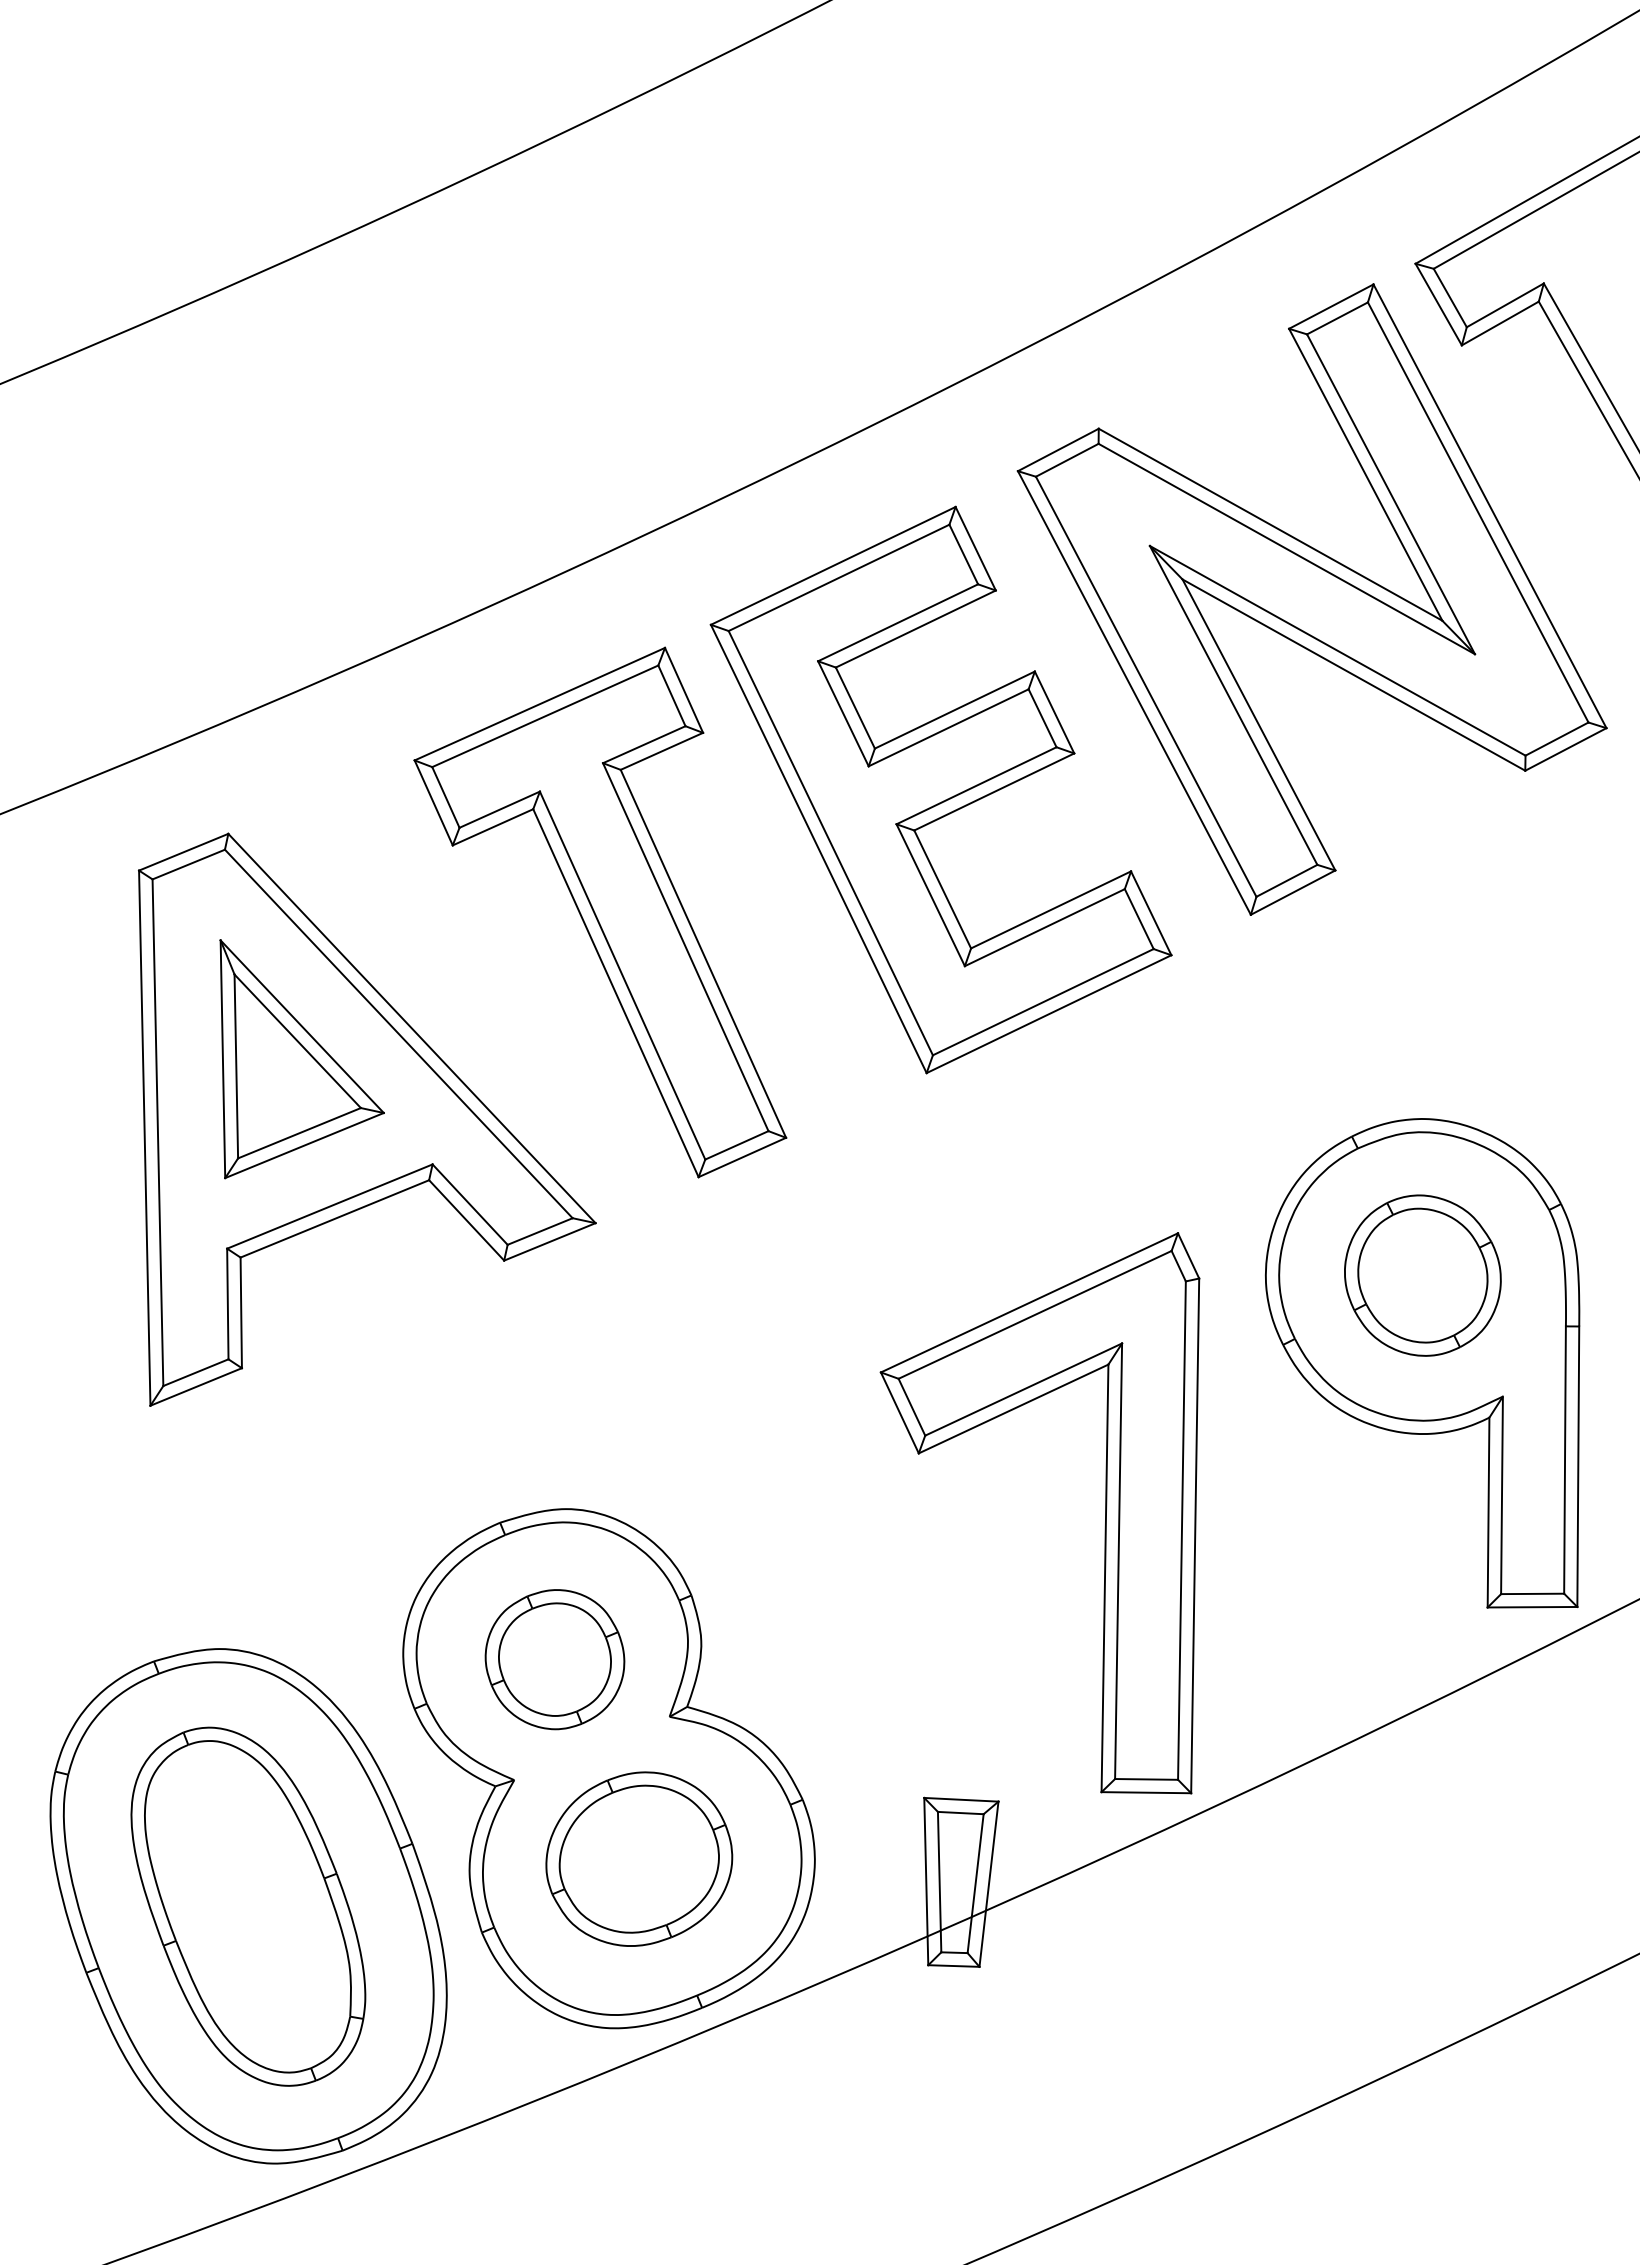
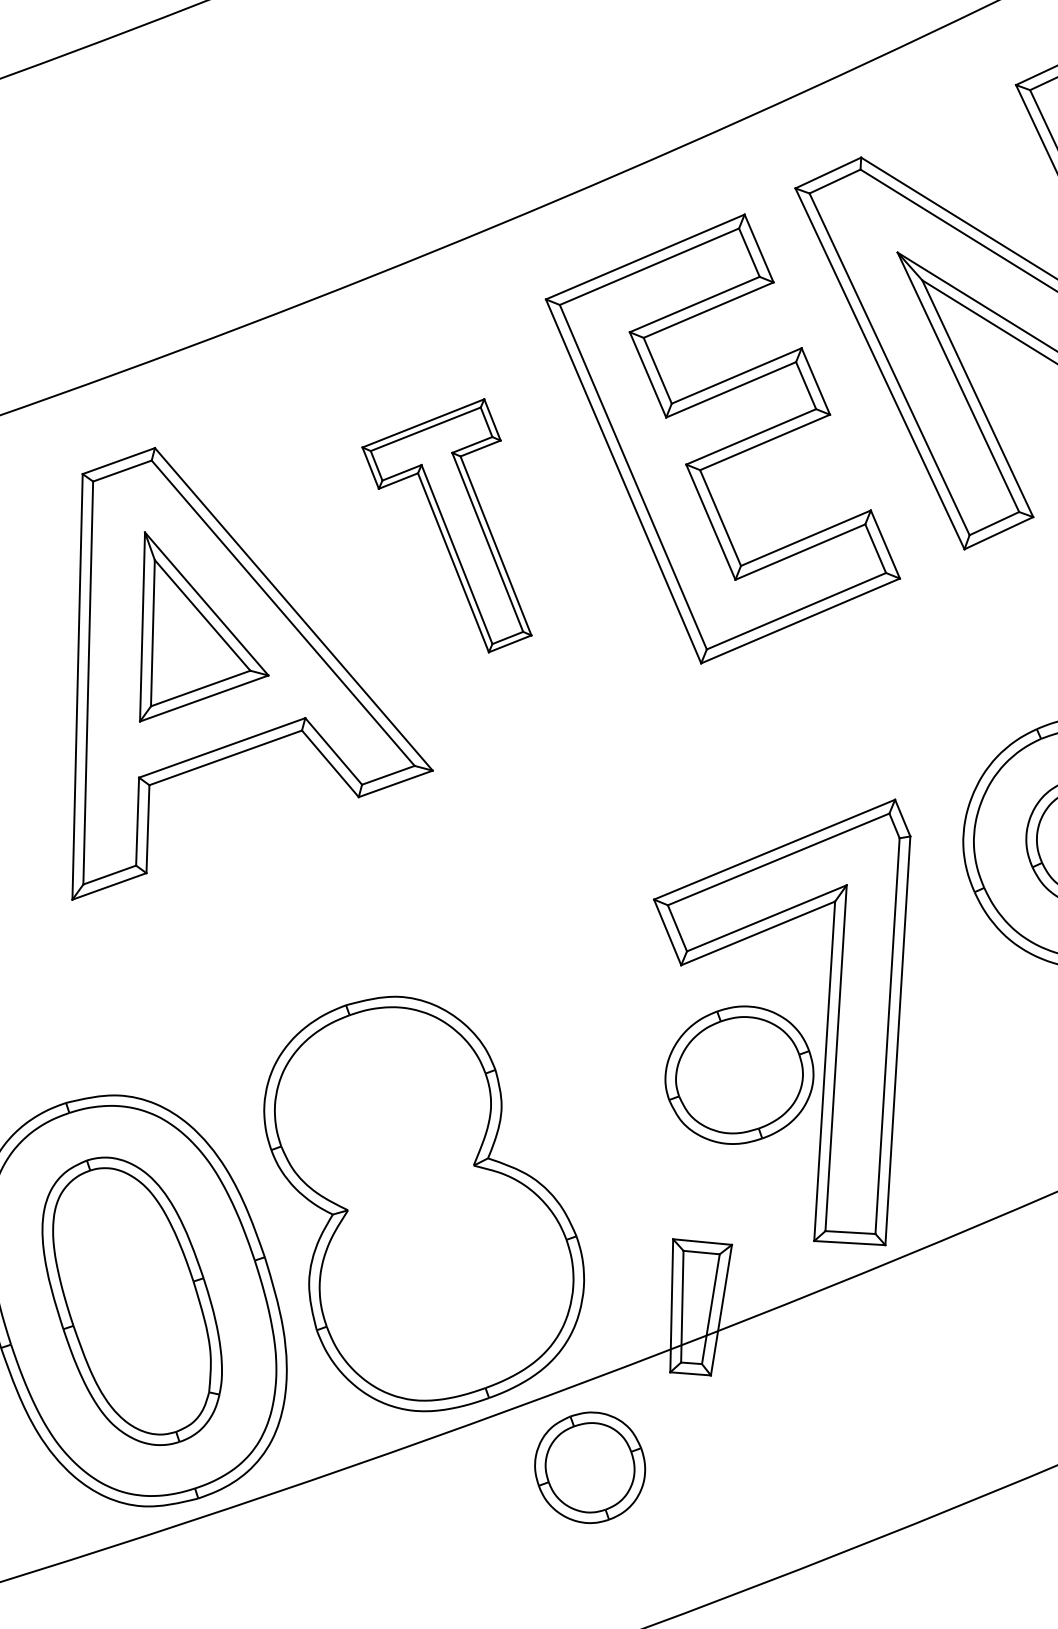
part: (600, 912) -> (447, 524), size x0.6
part: (554, 1659) -> (589, 1467), moved
part: (639, 1858) -> (739, 1074), moved

